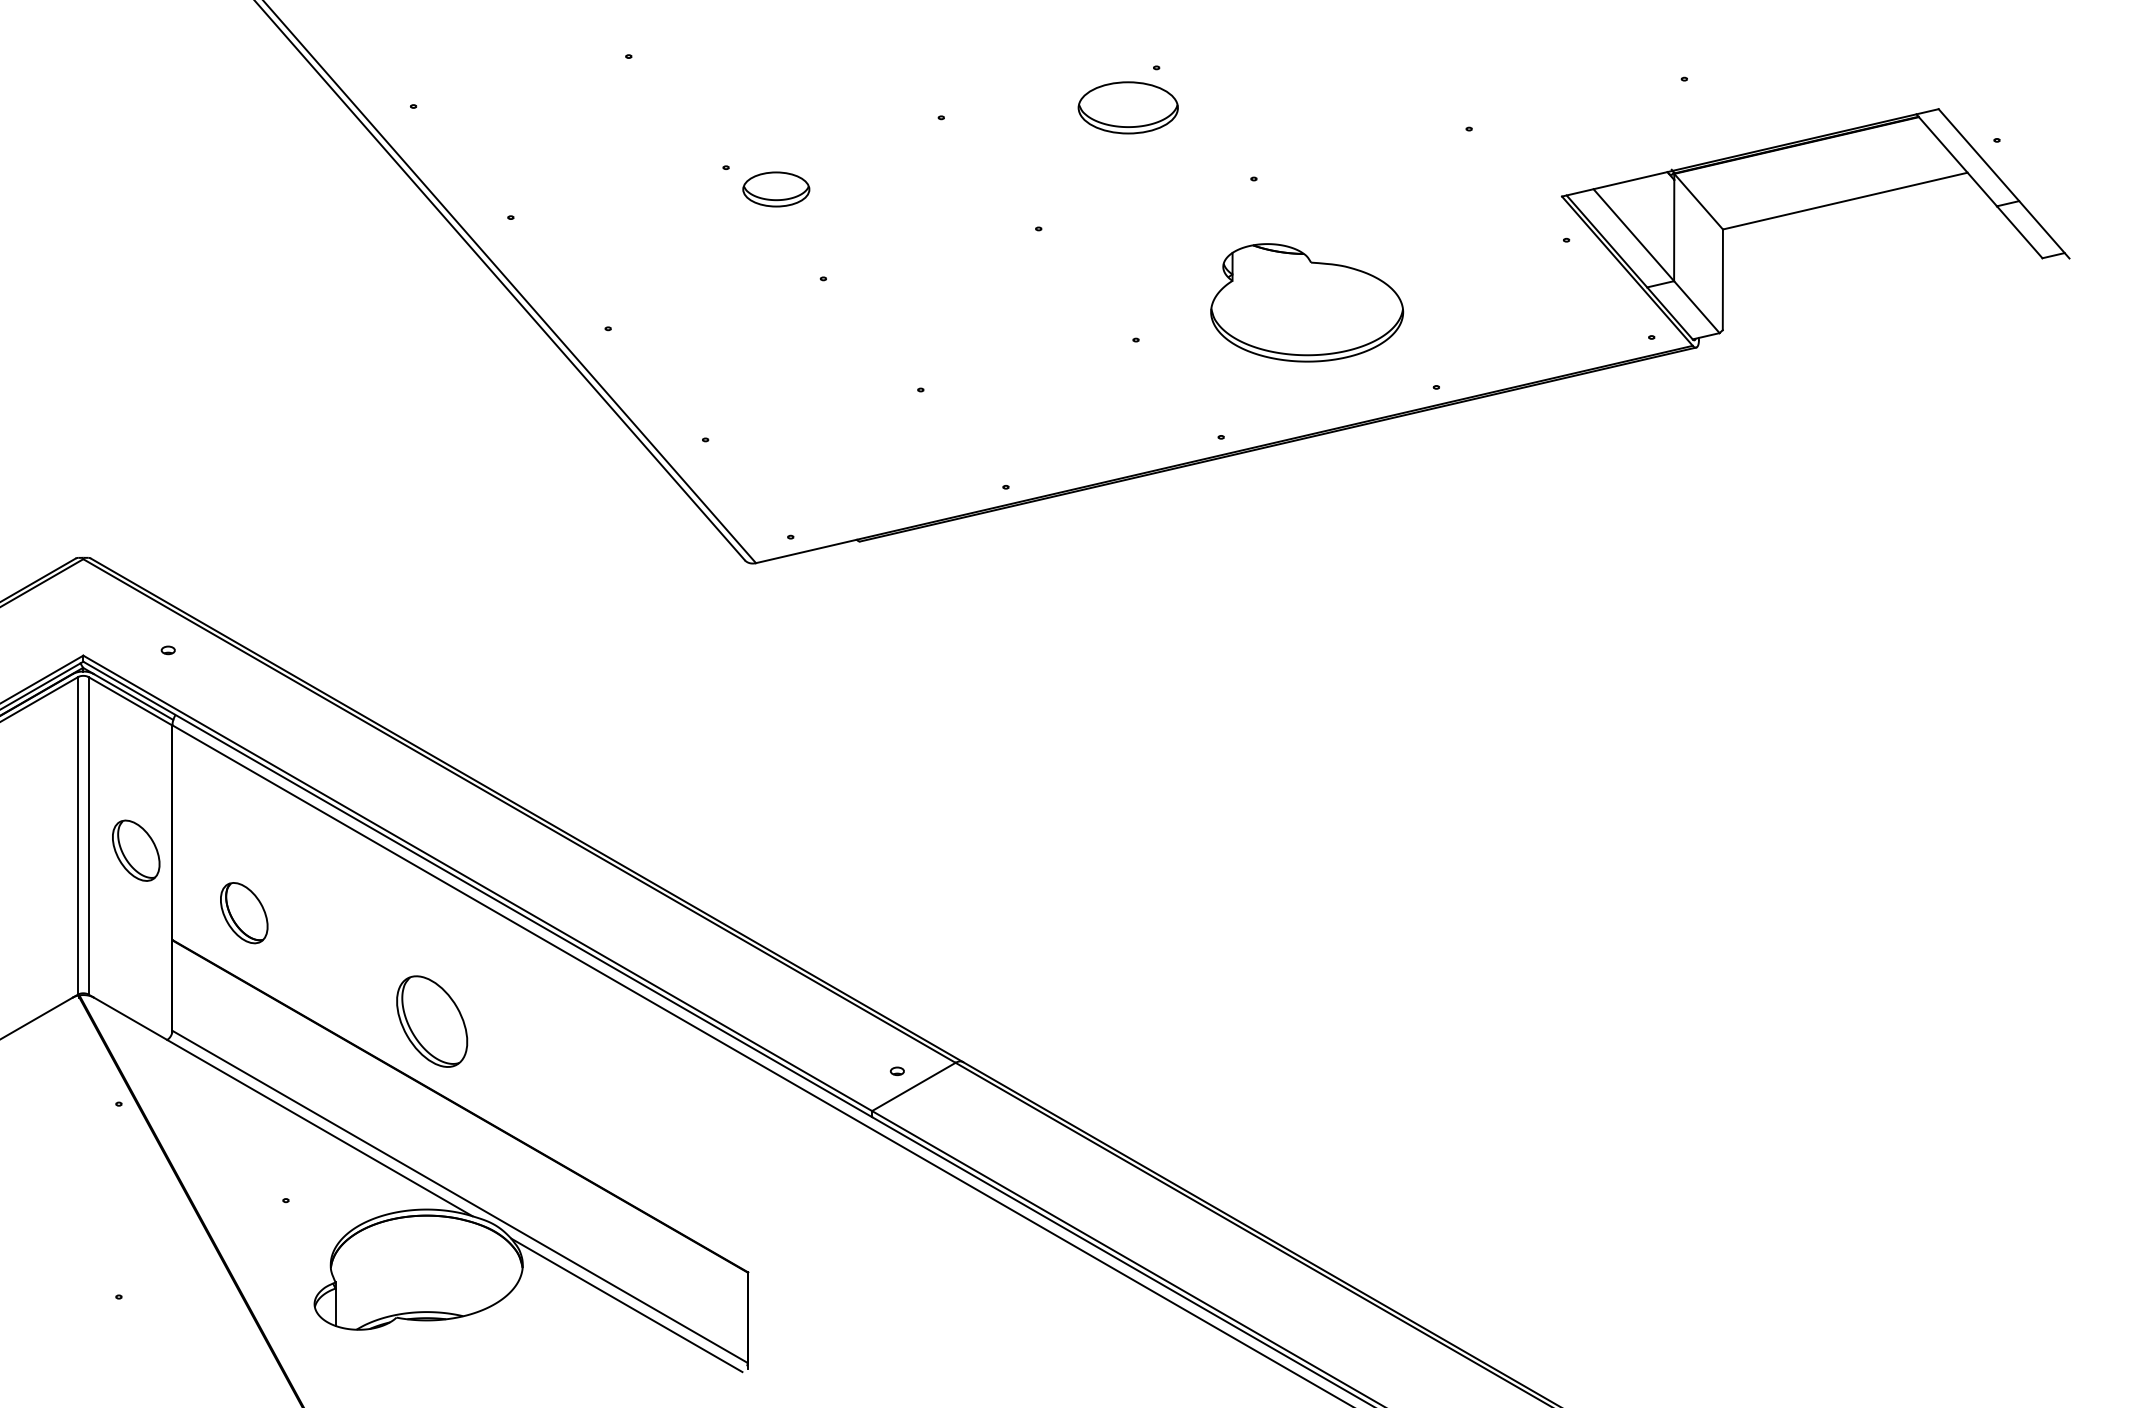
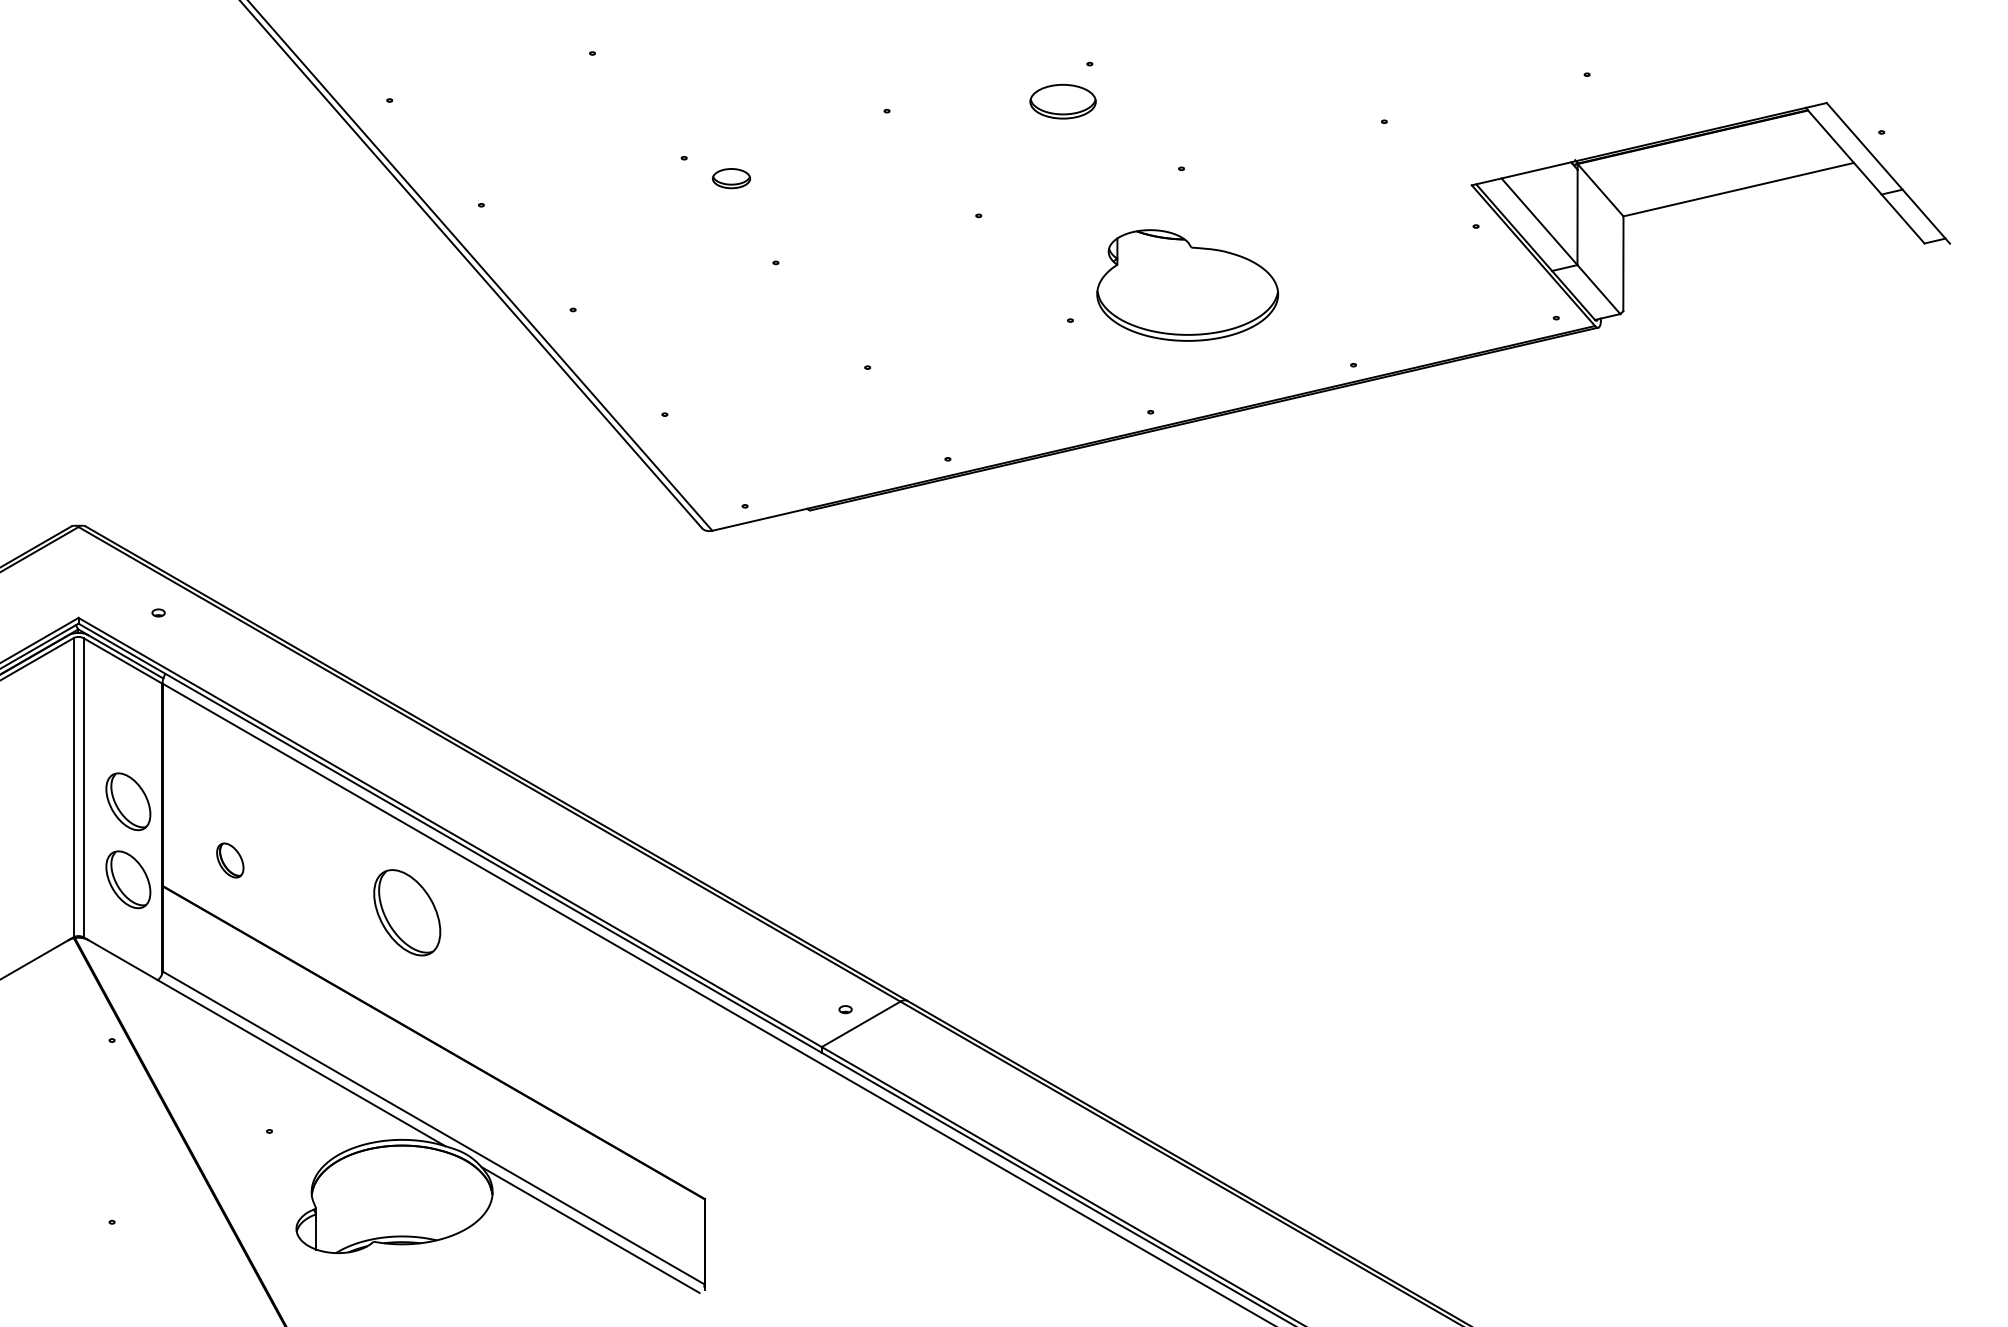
part: (1127, 107) -> (1062, 101), size x0.7
part: (776, 189) -> (731, 178), size x0.6
part: (1306, 302) -> (1187, 285), moved
part: (244, 913) -> (230, 860), size x0.6
part: (136, 933) -> (128, 879), added
part: (432, 1021) -> (407, 912), moved

